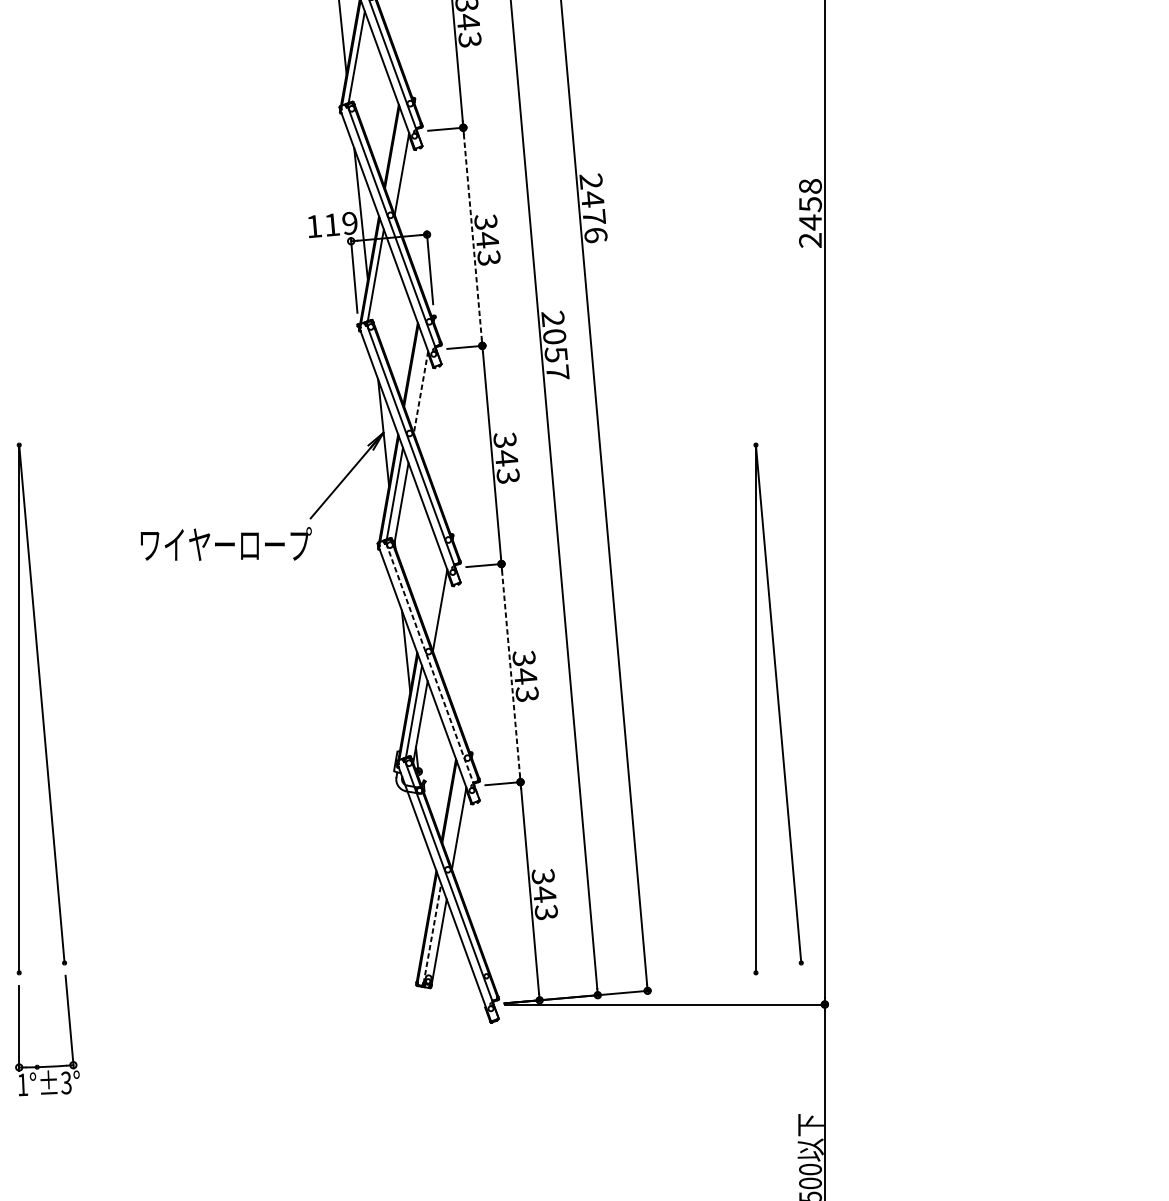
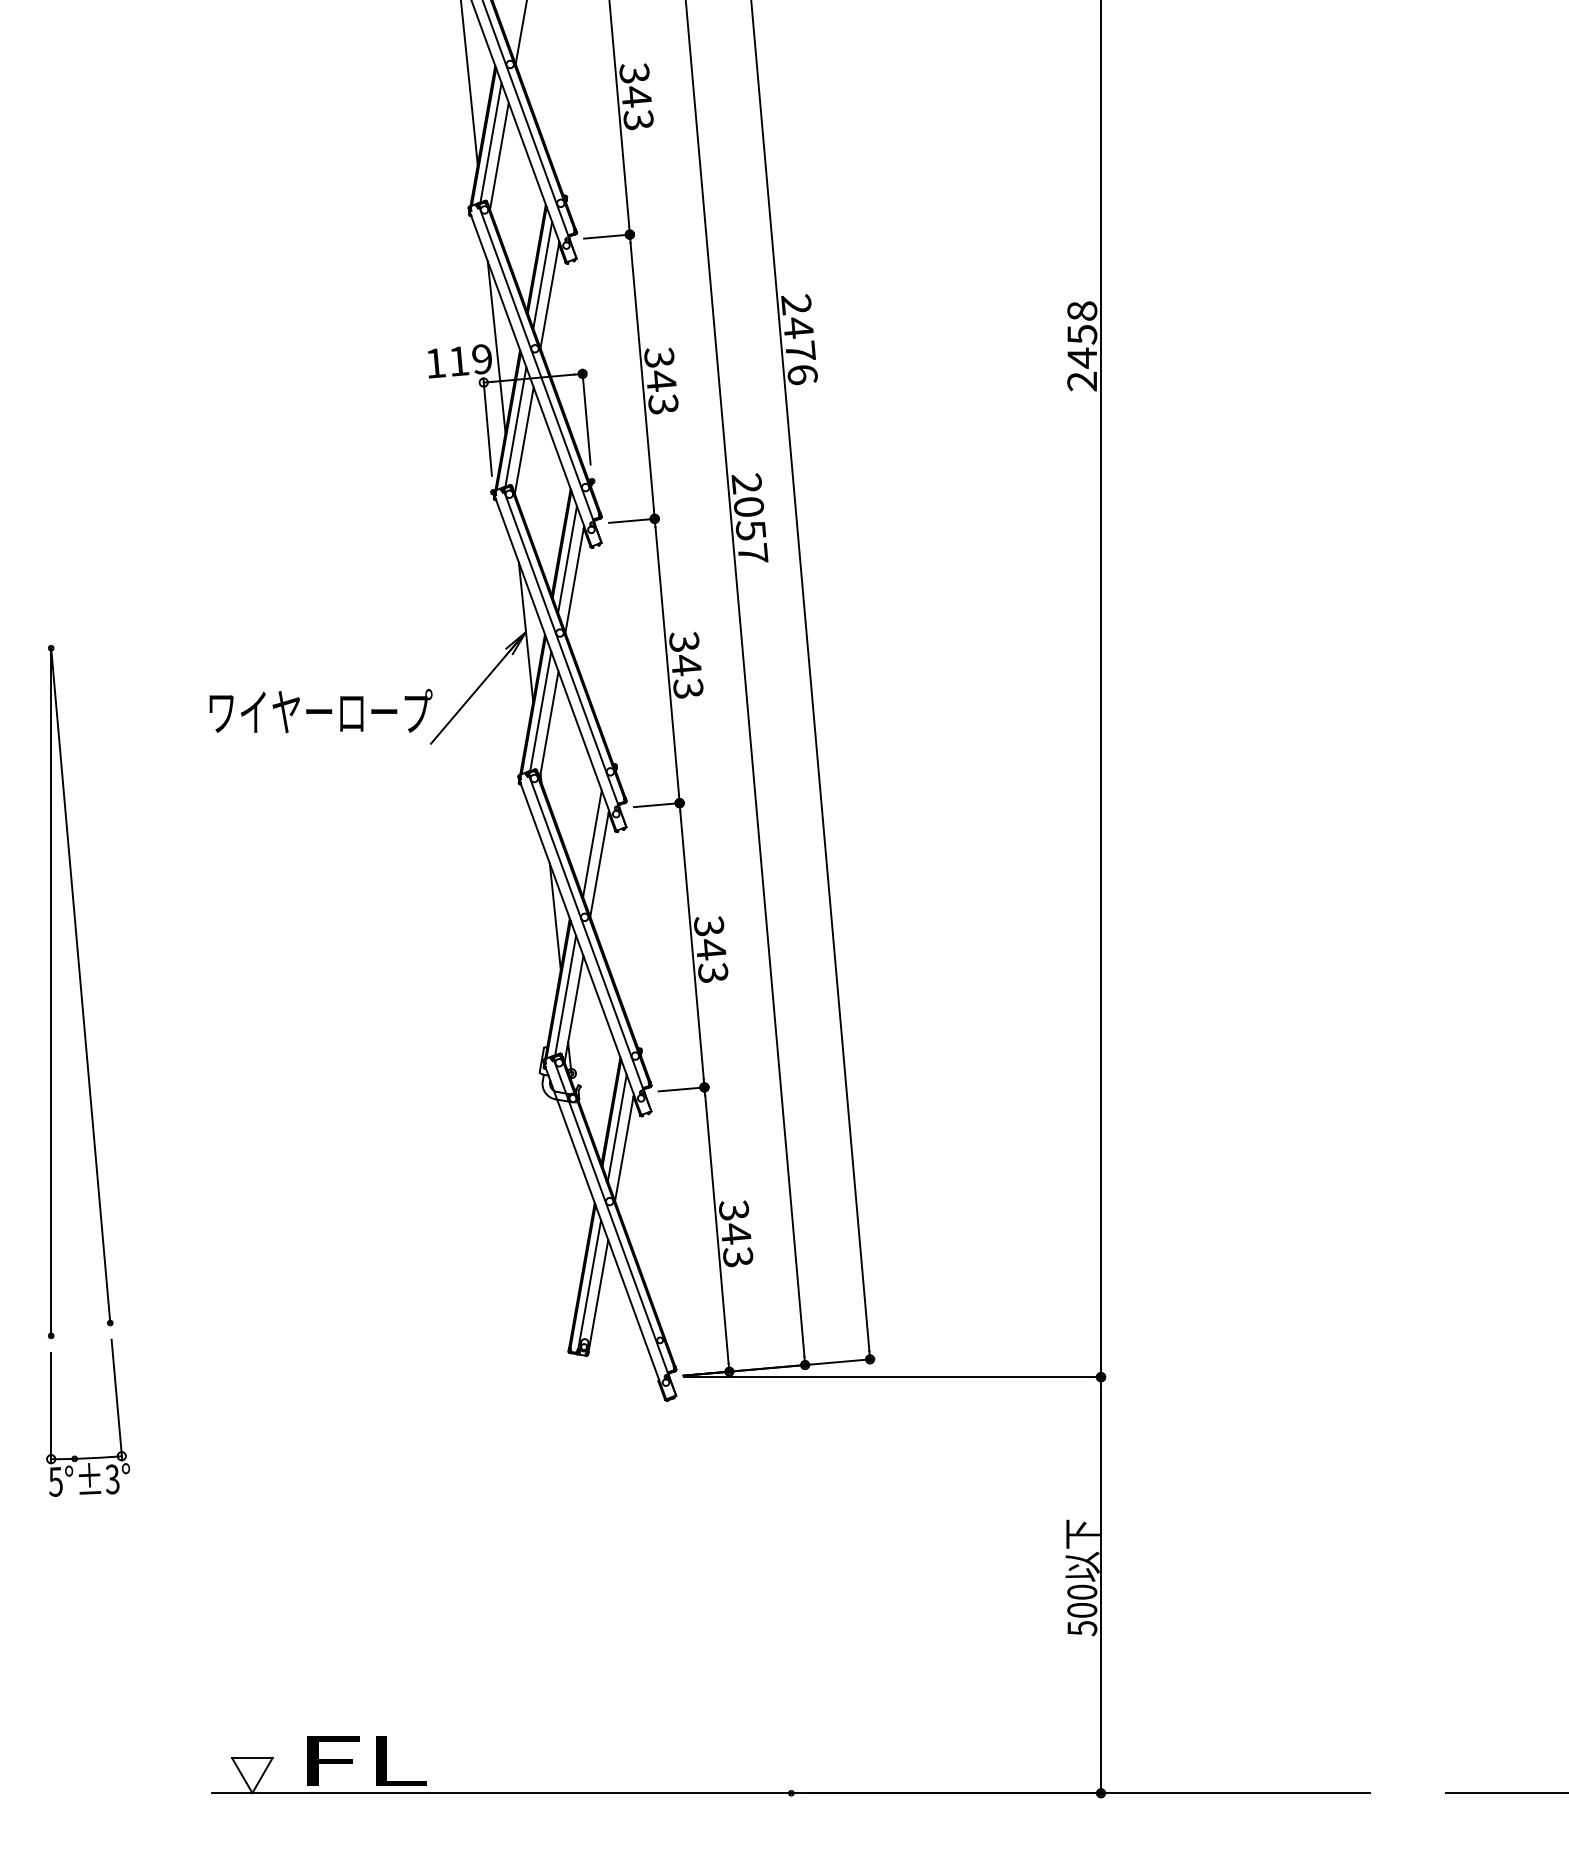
line: (363, 67) -> (499, 156), added
line: (396, 158) -> (542, 274), added
line: (472, 237) -> (642, 377), dashed -> solid
line: (381, 285) -> (523, 440), added
line: (415, 377) -> (567, 559), added
line: (420, 392) -> (574, 579), dashed -> solid
text: (225, 544) -> (320, 711), moved
line: (434, 594) -> (592, 843), added
line: (433, 672) -> (590, 944), dashed -> solid
line: (511, 673) -> (692, 945), dashed -> solid
part: (778, 709) -> (1040, 992), removed
line: (453, 812) -> (616, 1127), added
line: (432, 934) -> (589, 1285), dashed -> solid
text: (22, 1084) -> (55, 1481), 1°±3° -> 5°±3°

